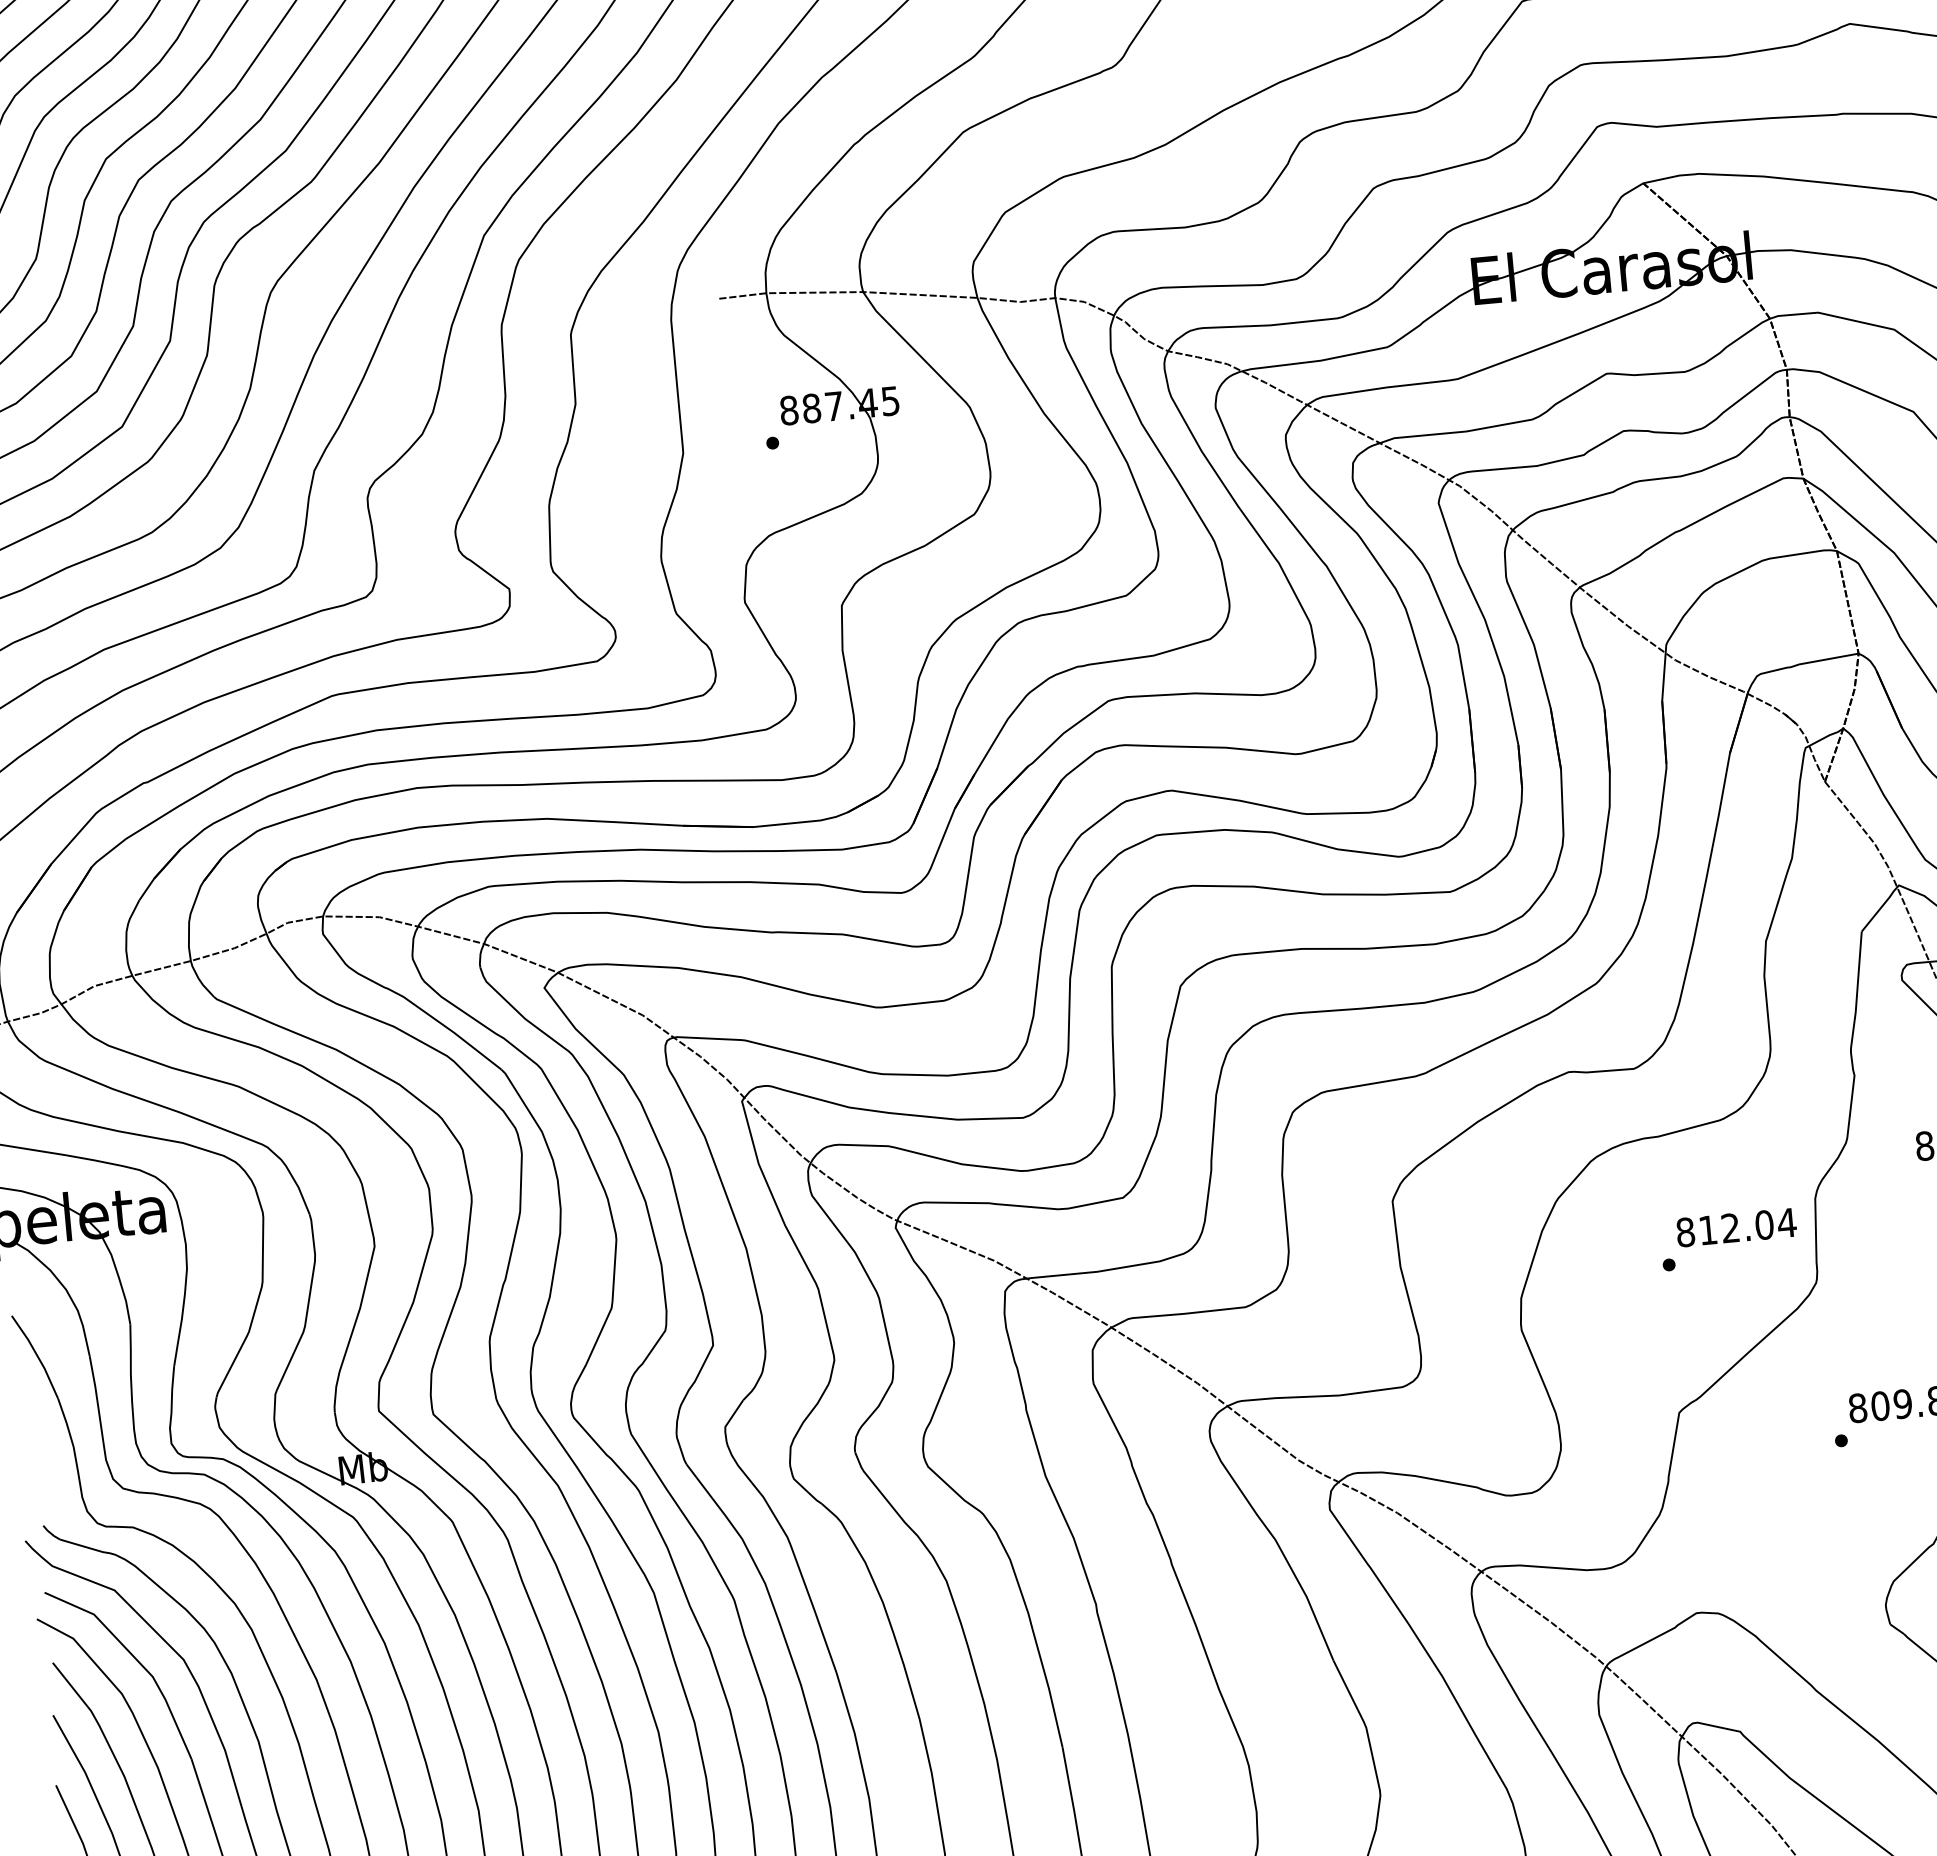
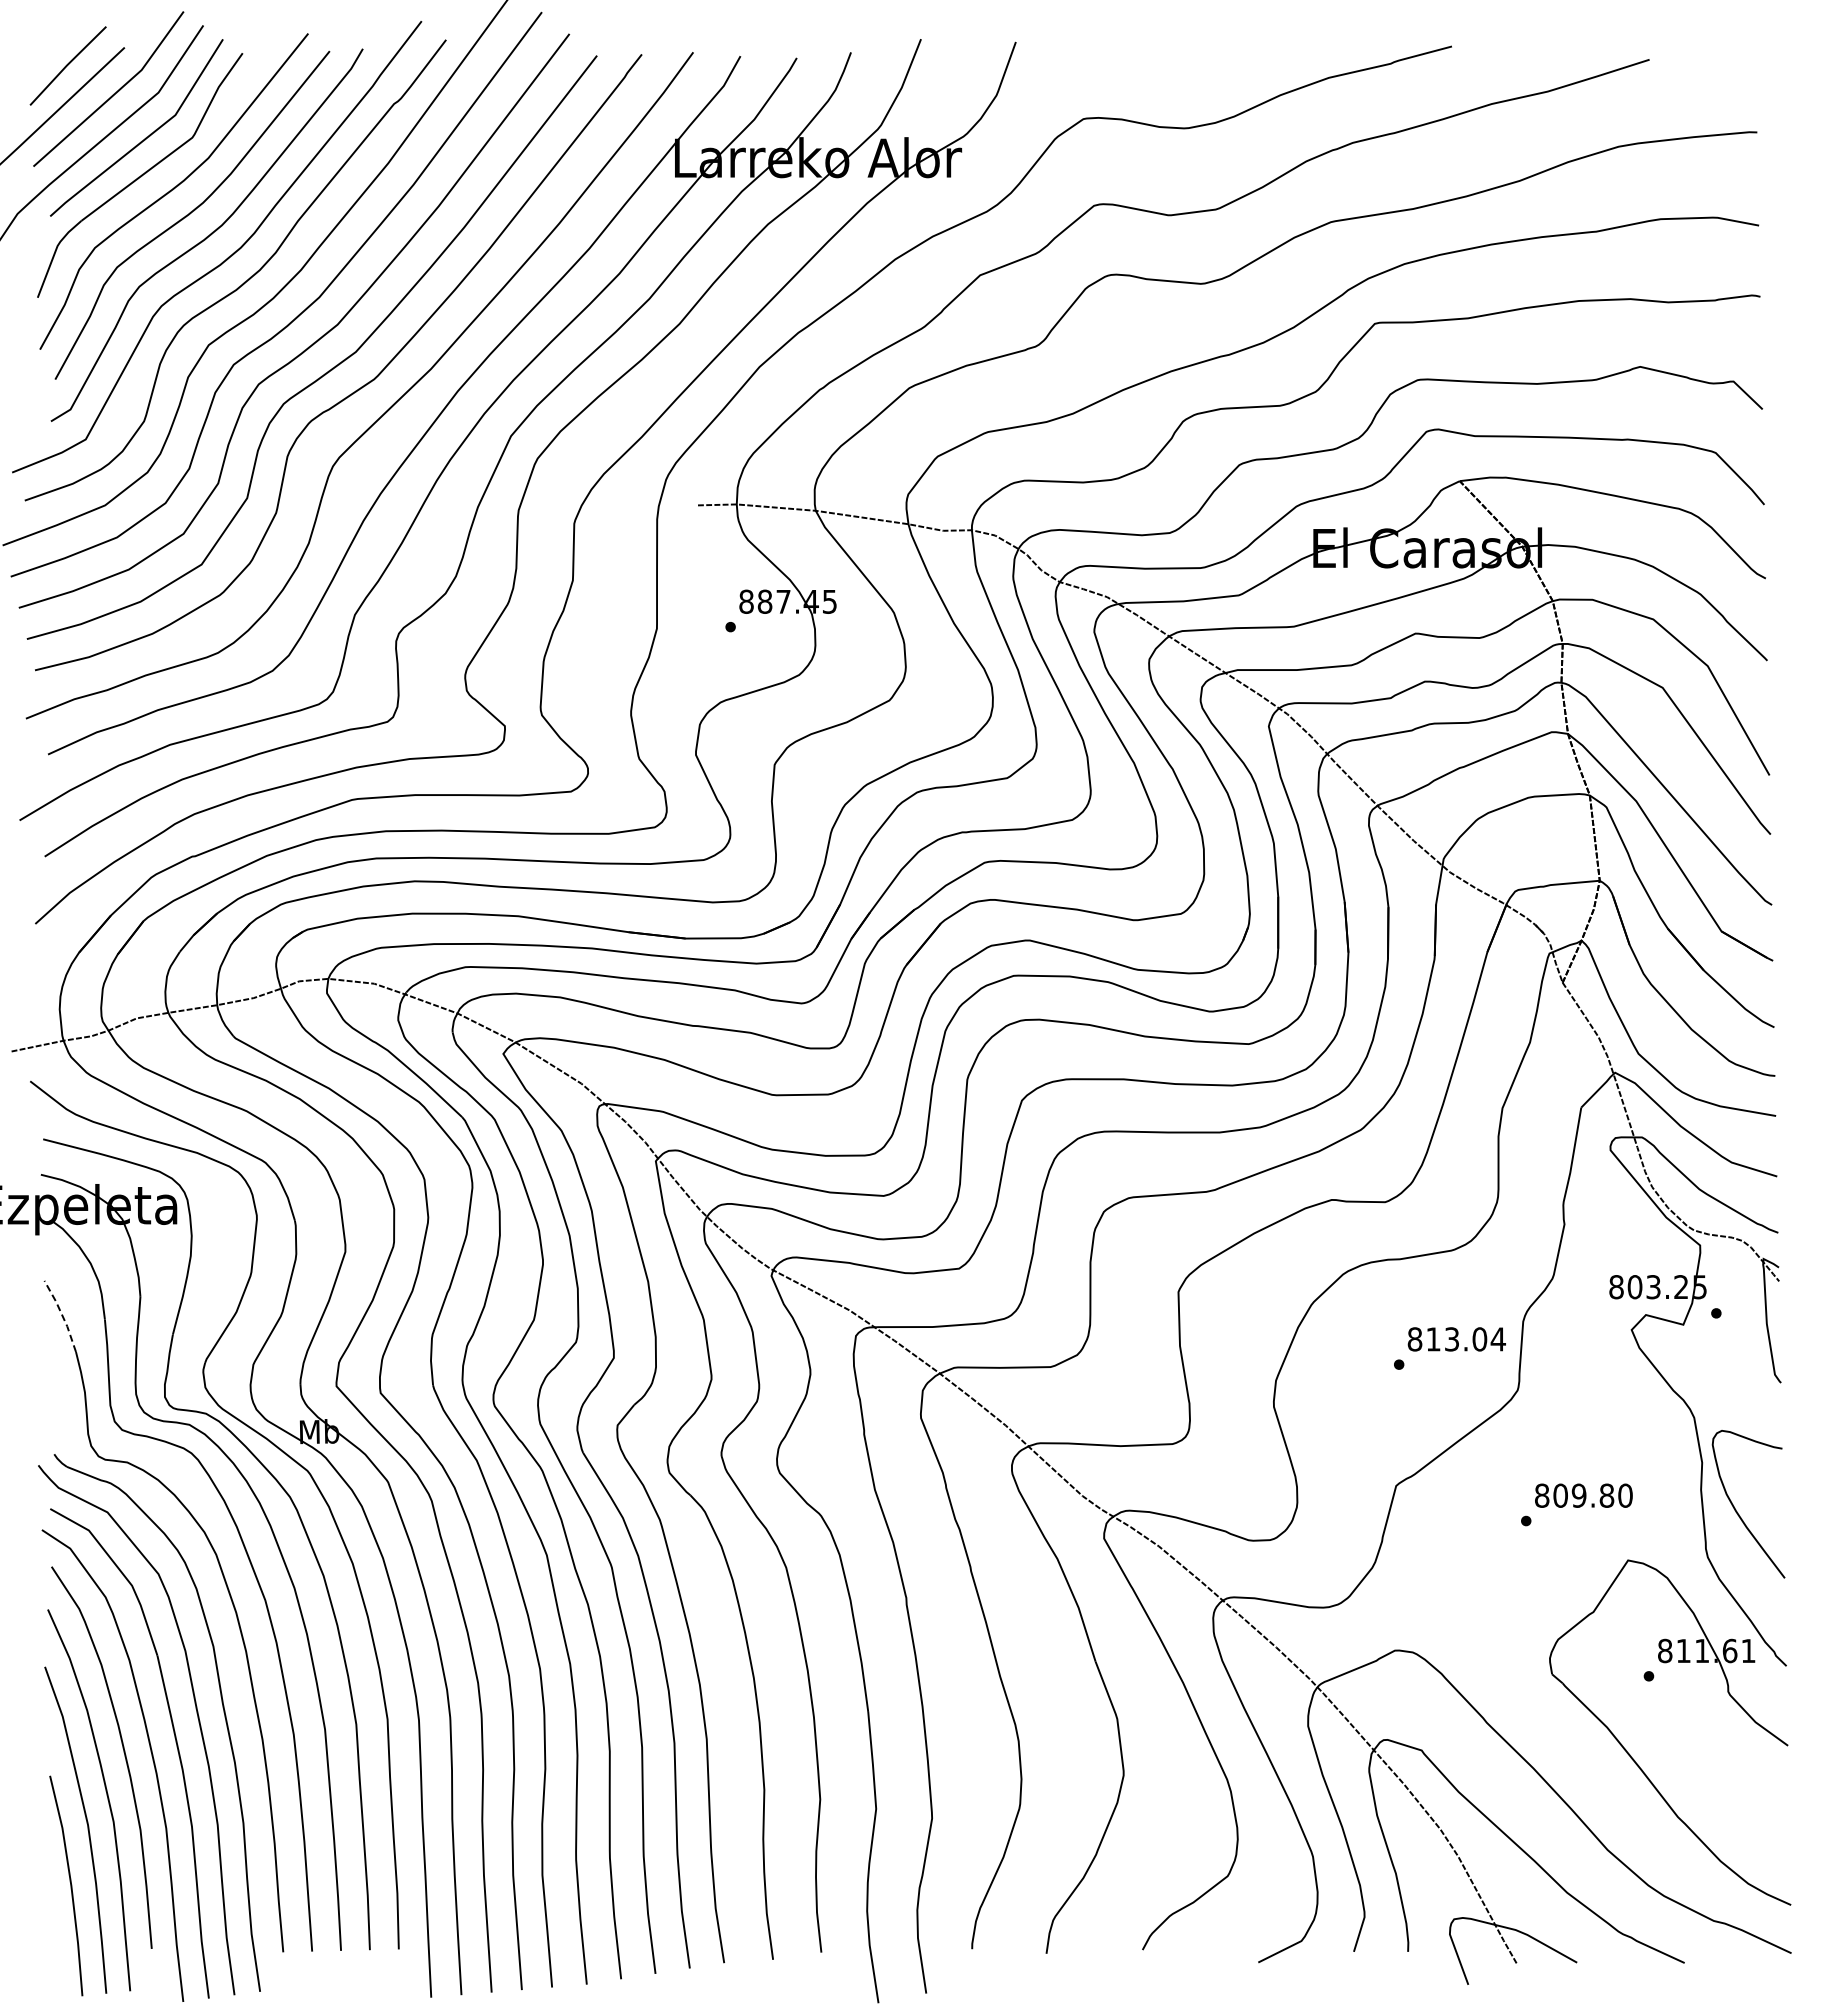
text: (1730, 1228) -> (1451, 1339), 812.04 -> 813.04
line: (37, 1355) -> (62, 1315), solid -> dashed

